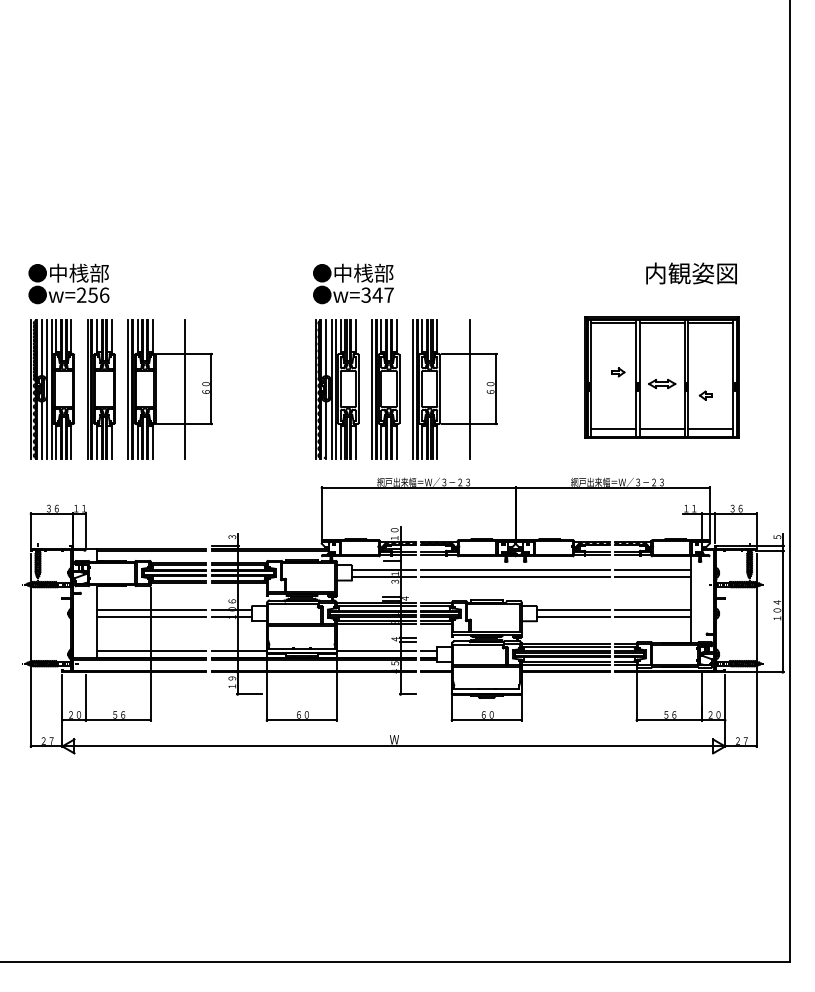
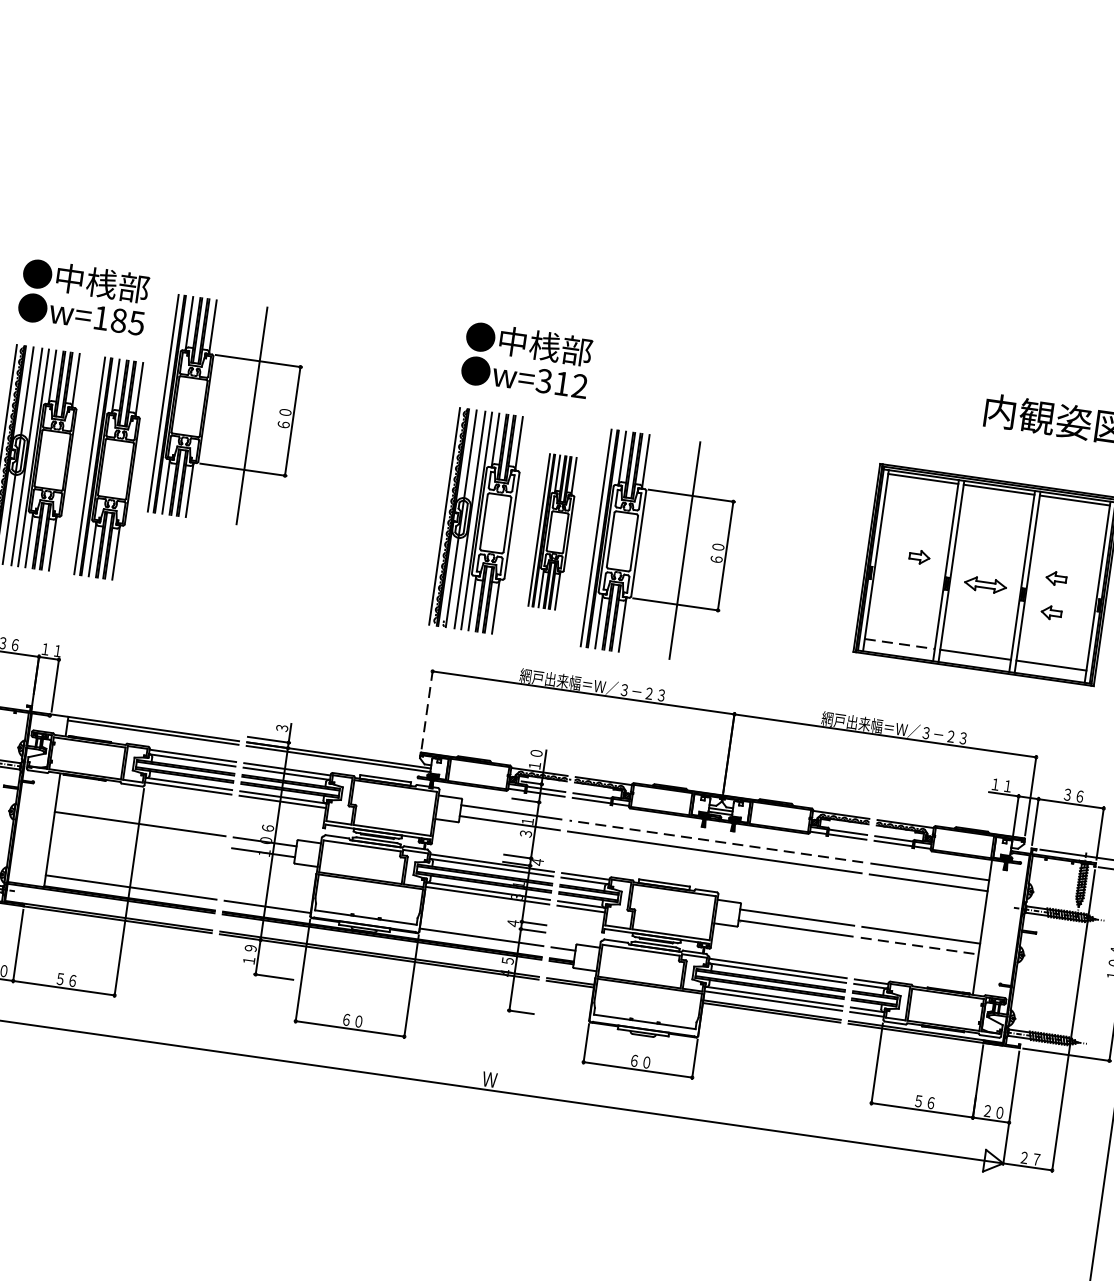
text: (93, 294) -> (119, 319), w=256 -> w=185
text: (382, 294) -> (569, 383), w=347 -> w=312
part: (705, 373) -> (1055, 578), added
part: (169, 389) -> (227, 412), moved
part: (385, 389) -> (553, 532), size x0.7
line: (614, 428) -> (901, 643), solid -> dashed
line: (321, 511) -> (426, 708), solid -> dashed
line: (515, 569) -> (716, 841), solid -> dashed
line: (151, 617) -> (138, 835), removed
line: (653, 617) -> (920, 946), solid -> dashed

